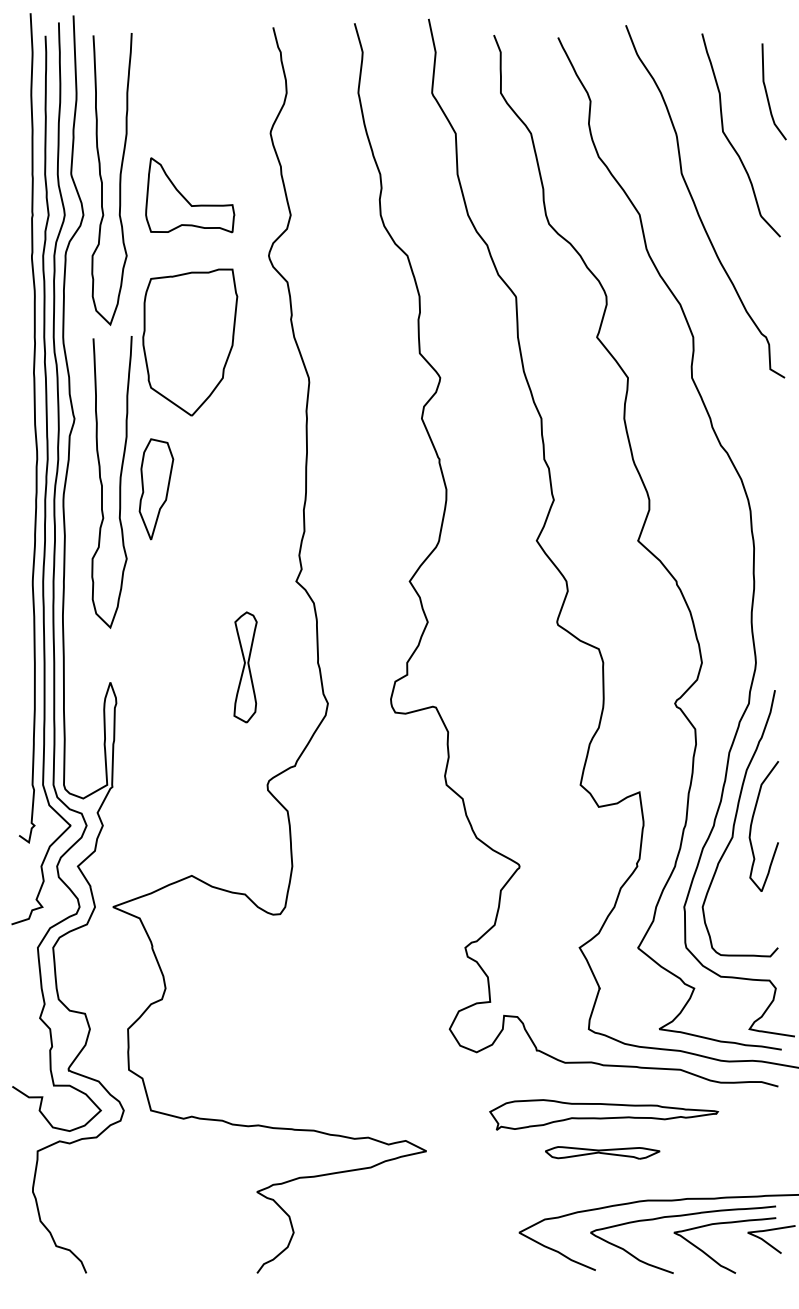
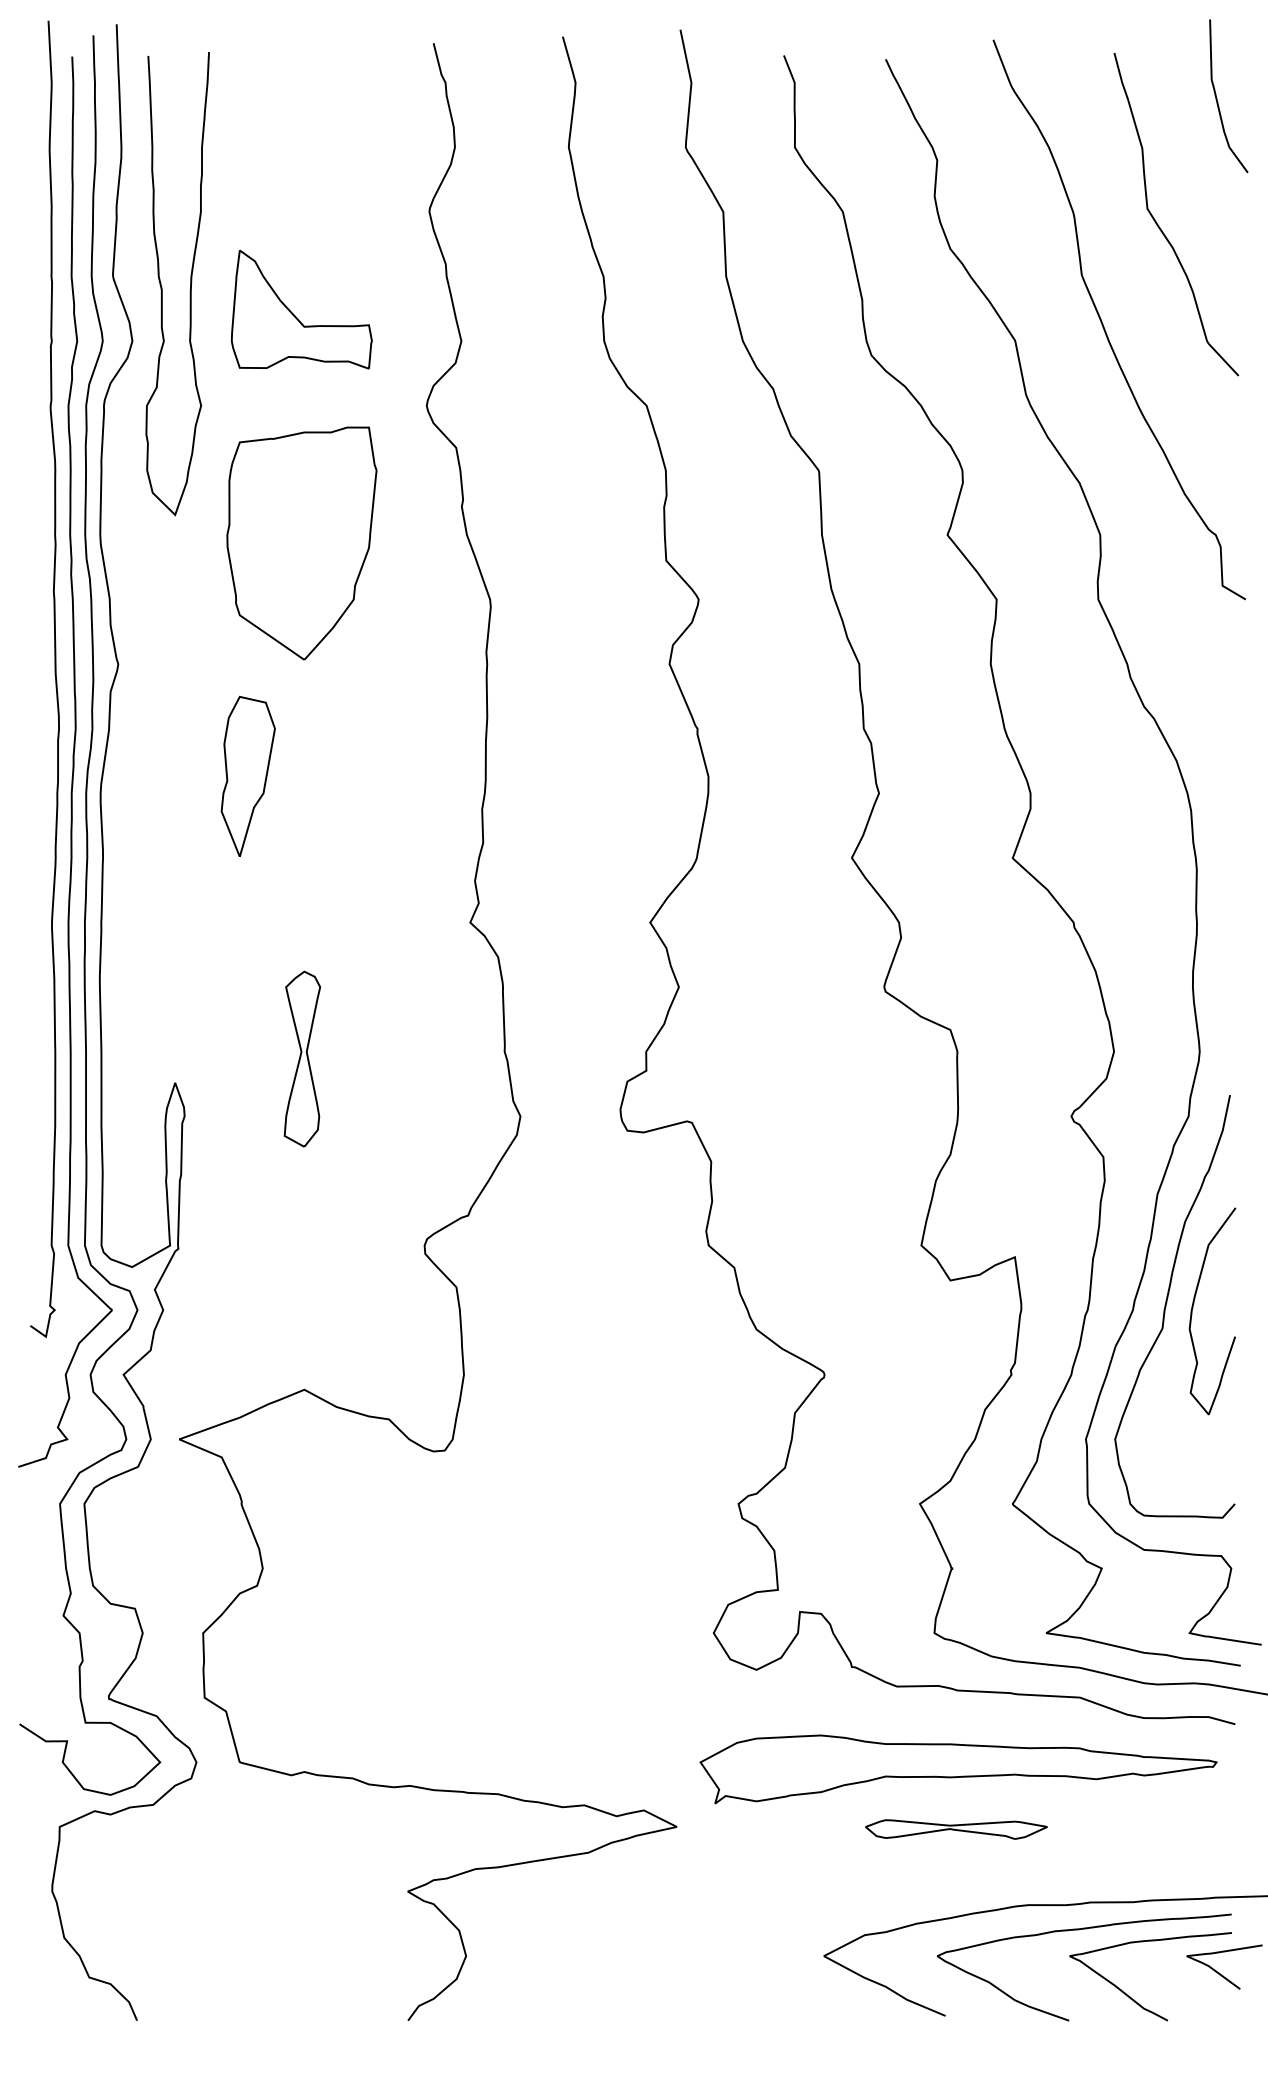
curve: (767, 92) -> (1218, 97), moved
curve: (119, 482) -> (189, 765), removed
part: (245, 667) -> (302, 1059), moved
part: (603, 1114) -> (957, 1768), size x1.43

